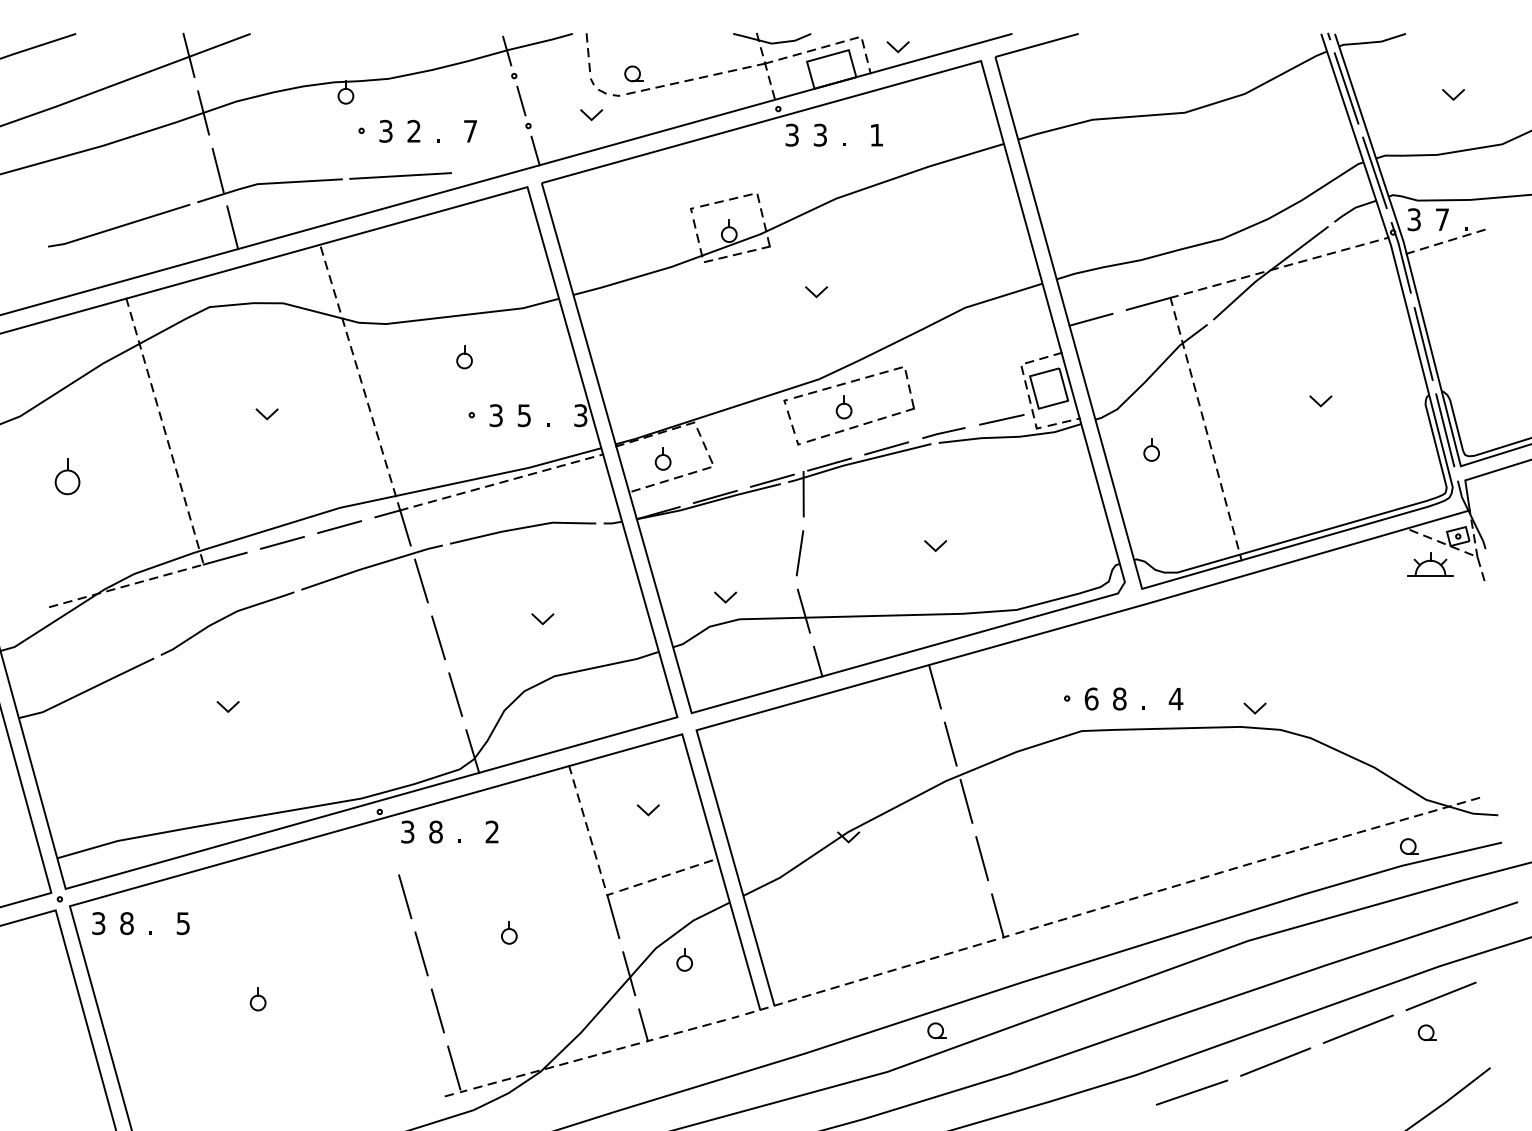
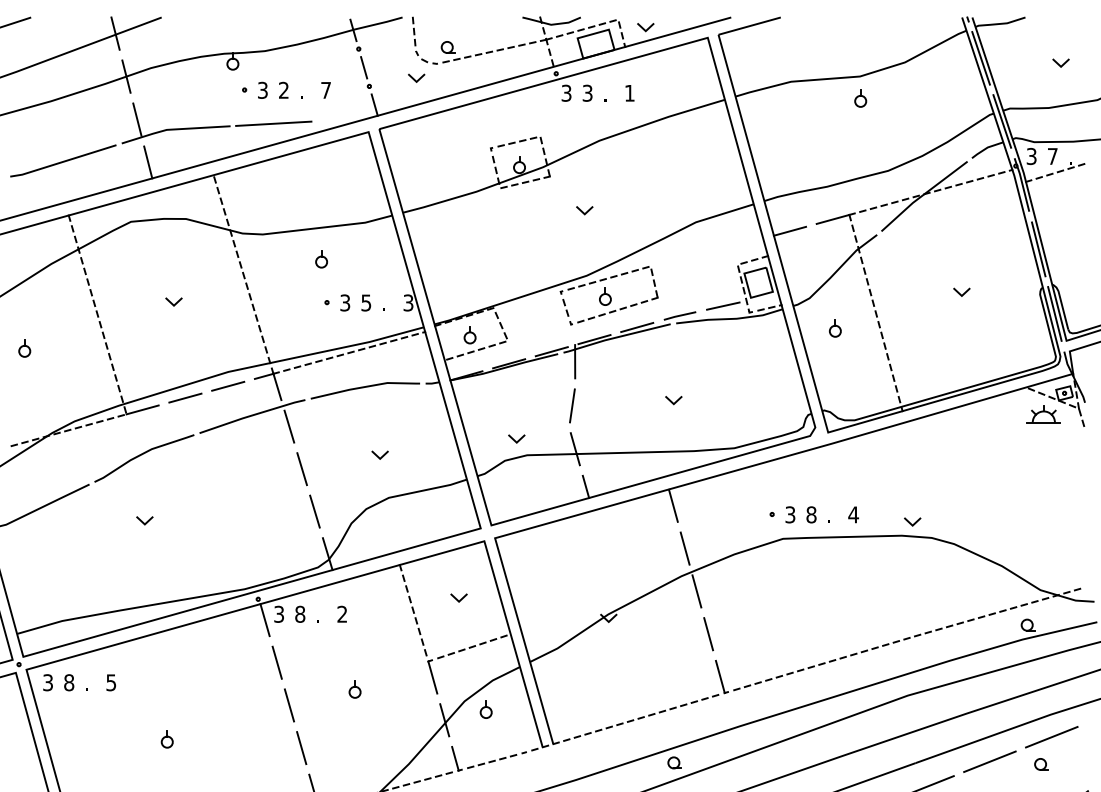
part: (1185, 142) -> (860, 98), added
part: (67, 476) -> (24, 348), size x0.62
text: (1091, 698) -> (790, 514), 6 -> 3
line: (388, 839) -> (264, 619), added

